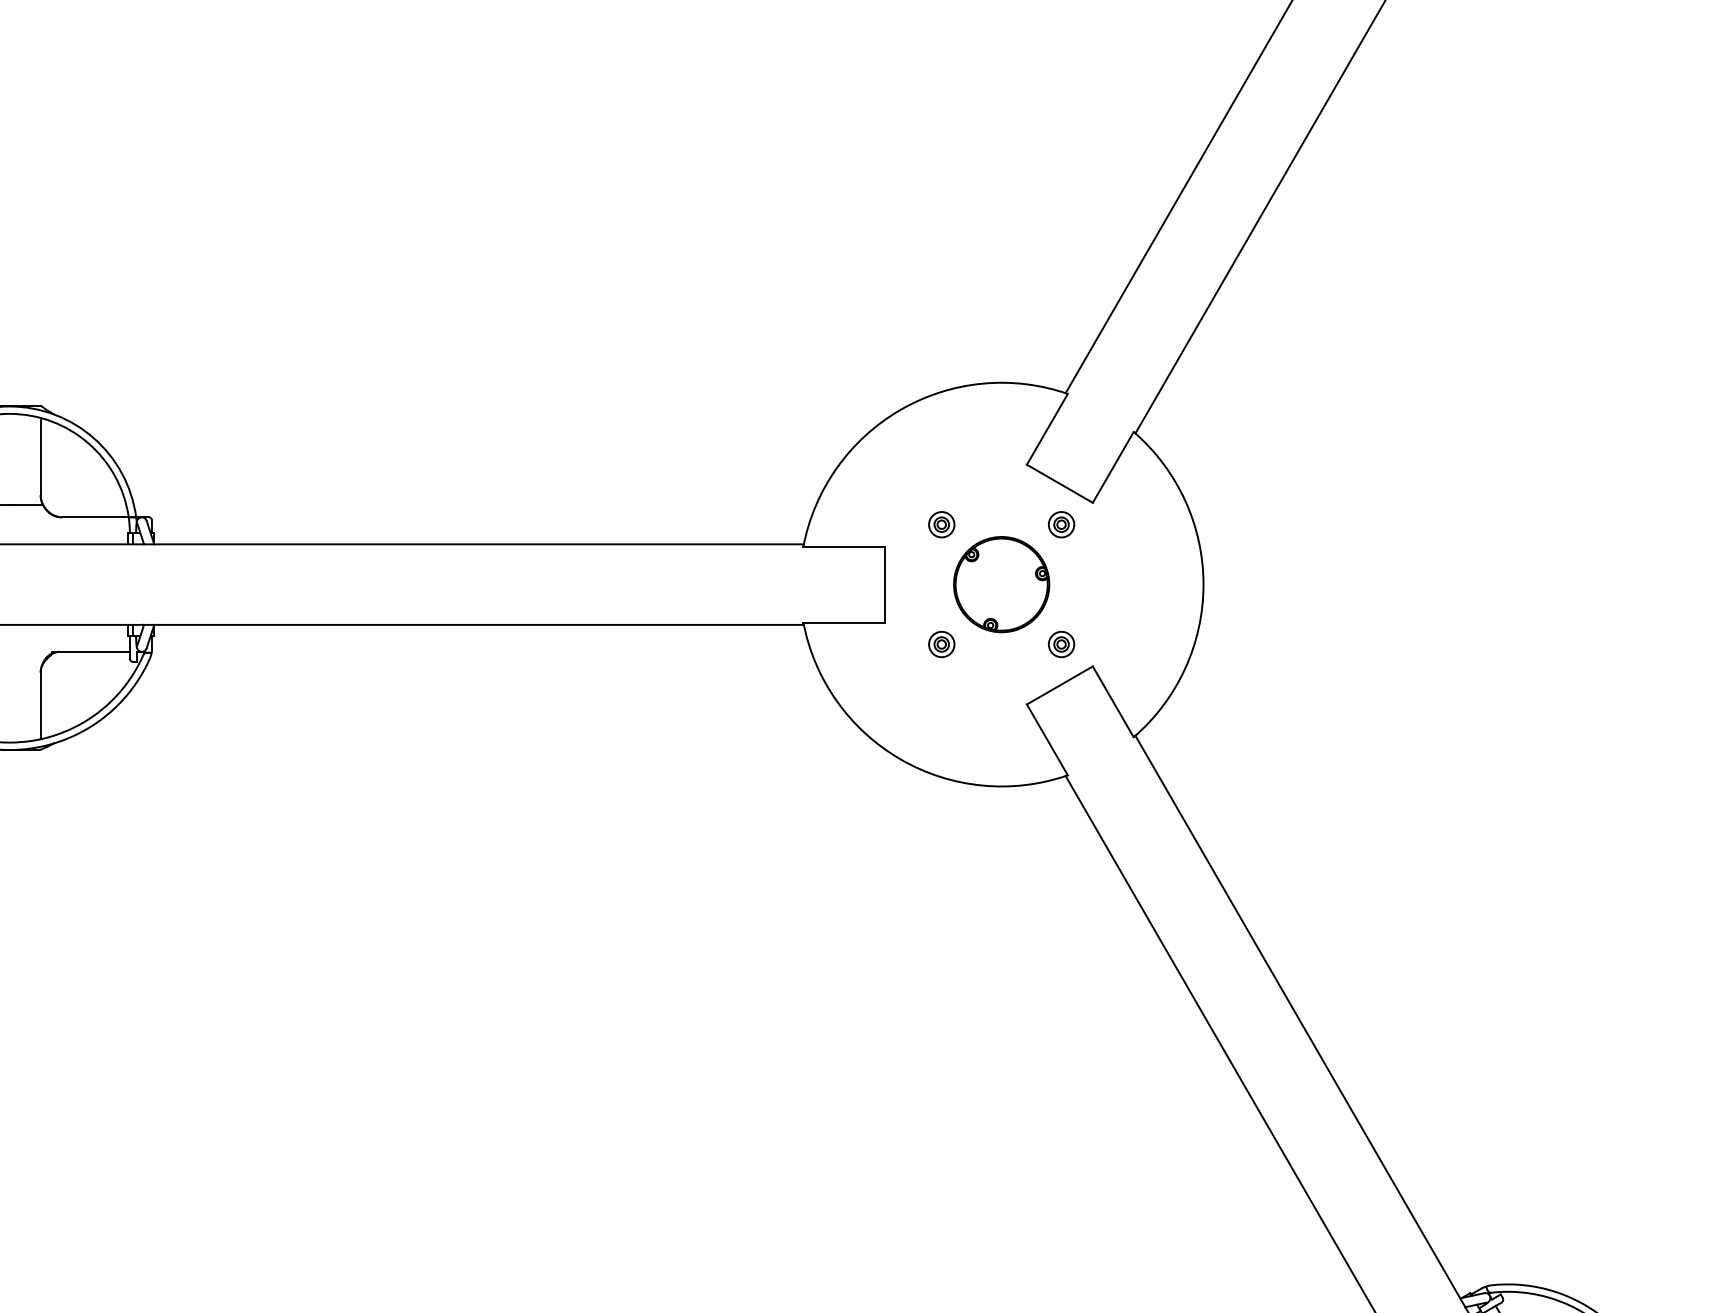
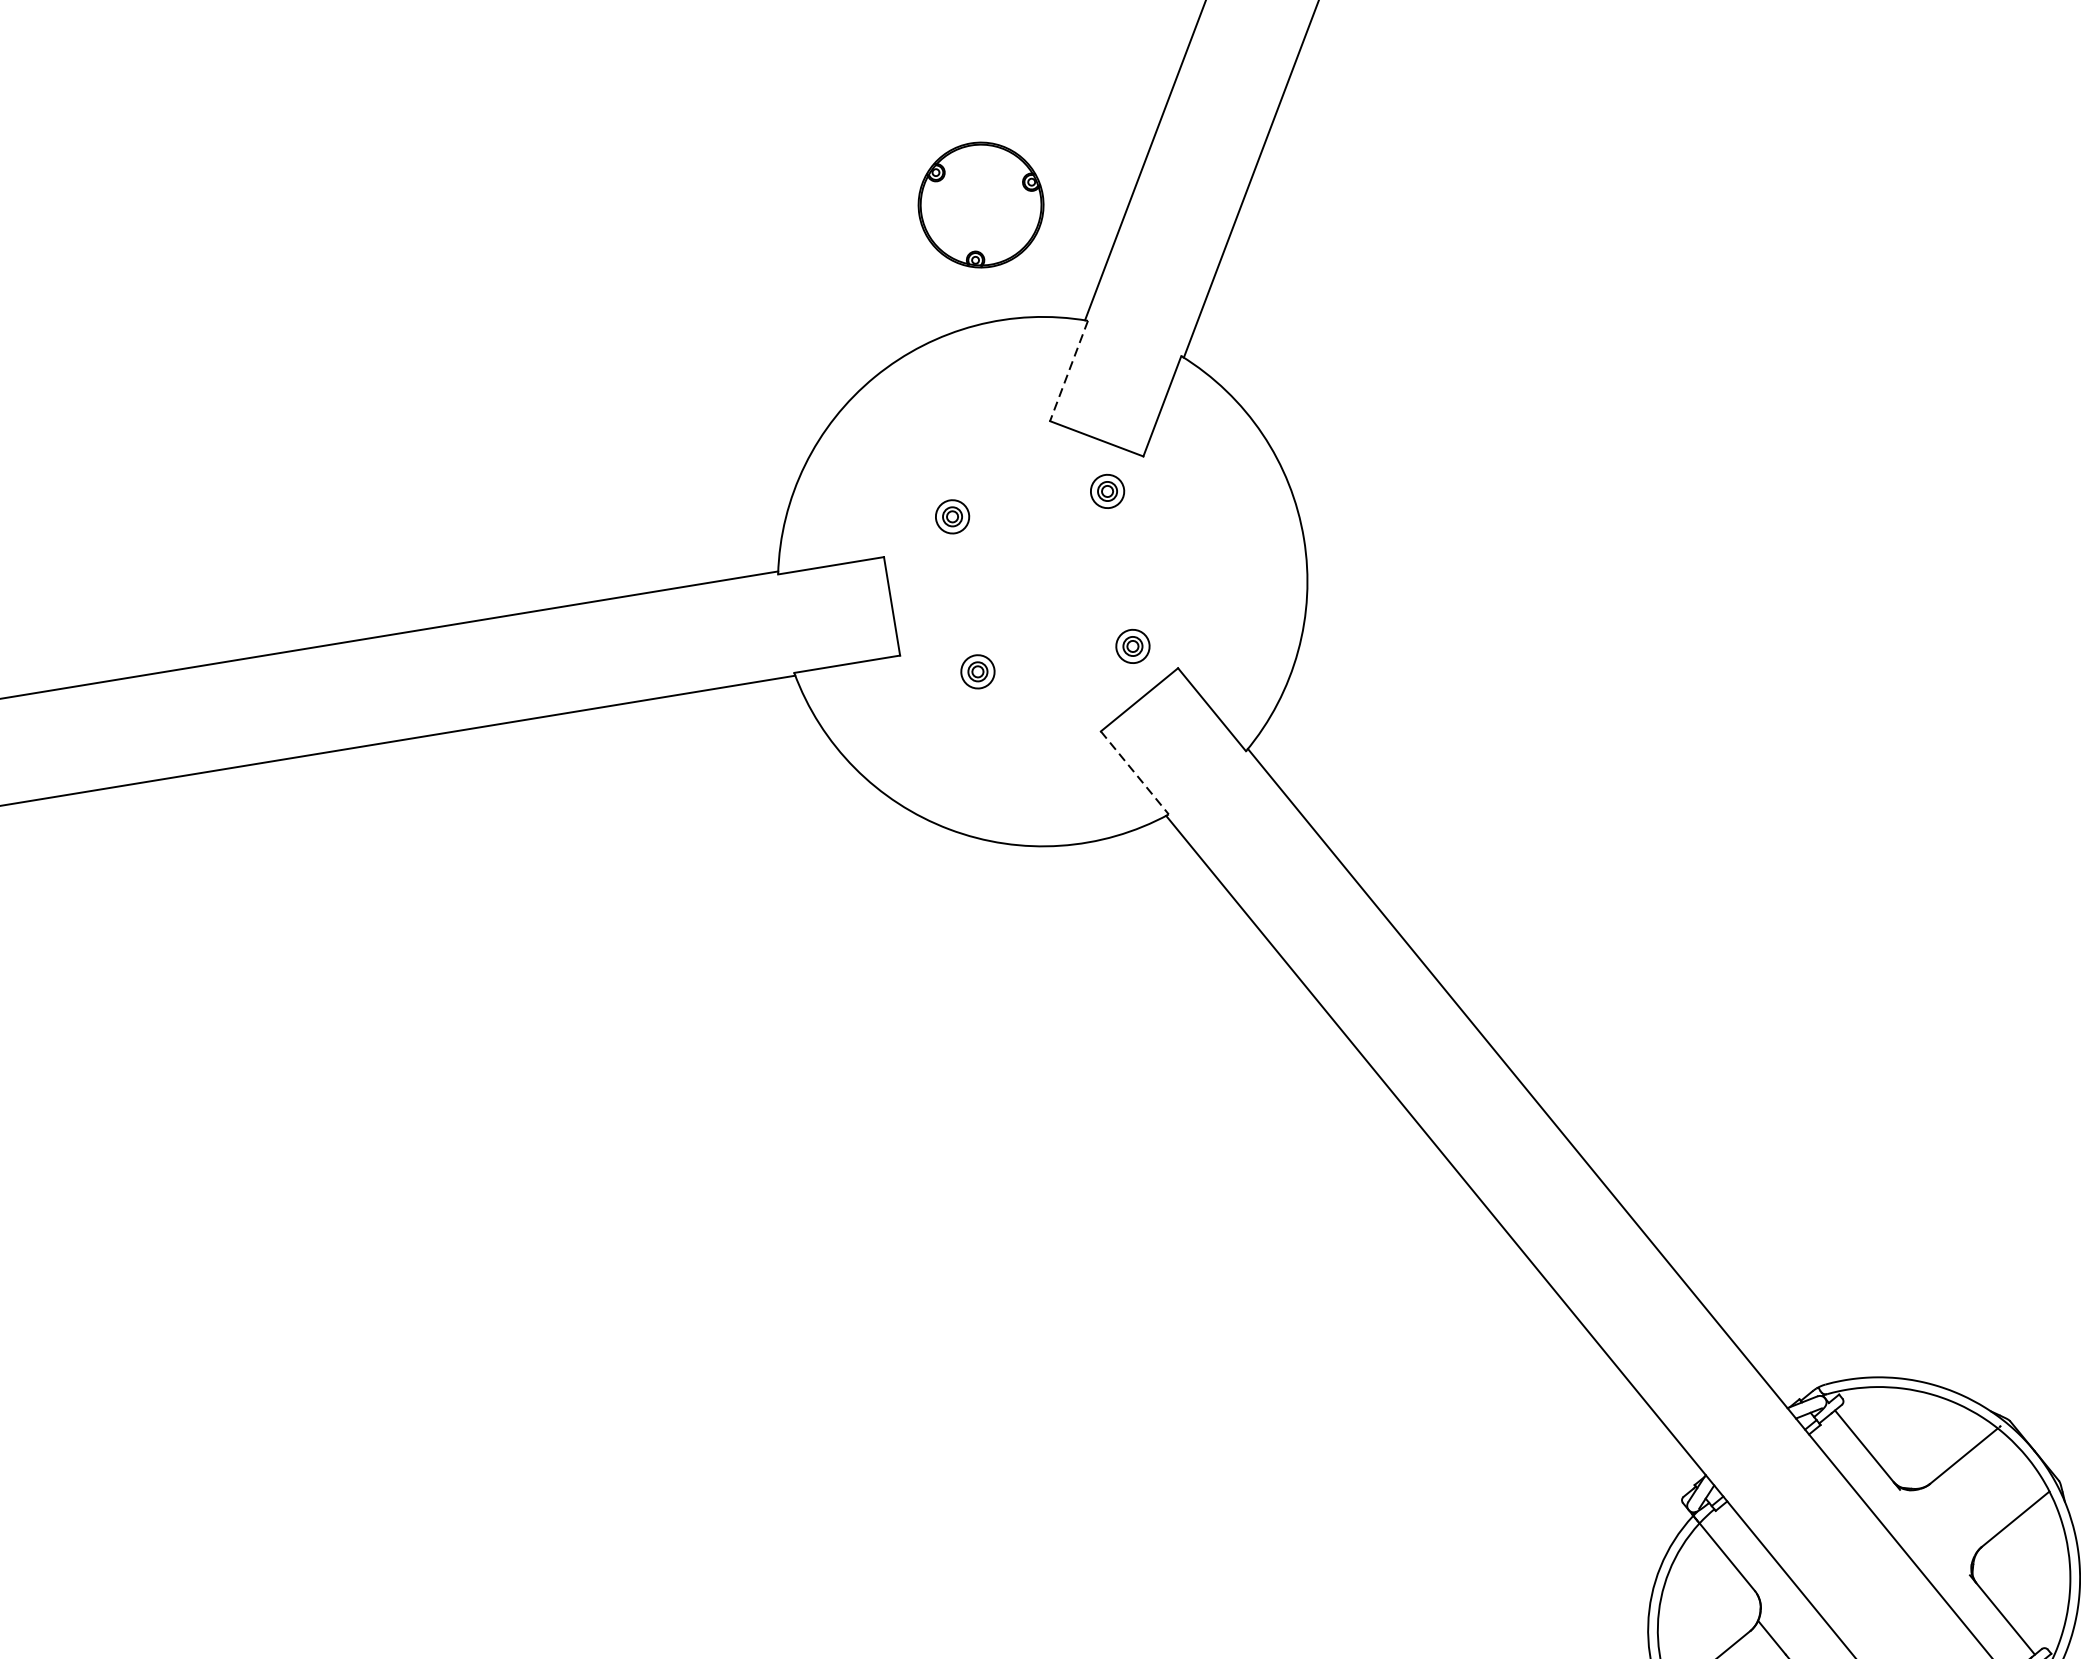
line: (1047, 429) -> (1069, 371), solid -> dashed
part: (1001, 584) -> (980, 204), moved
line: (1047, 739) -> (1134, 772), solid -> dashed

